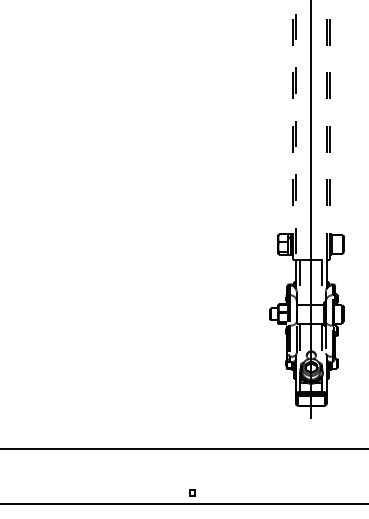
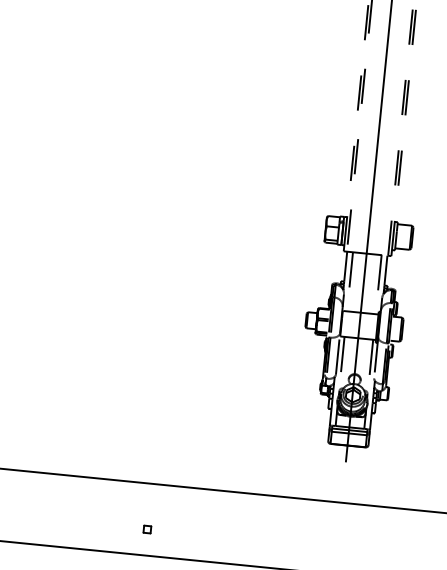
part: (192, 492) -> (147, 529), moved

